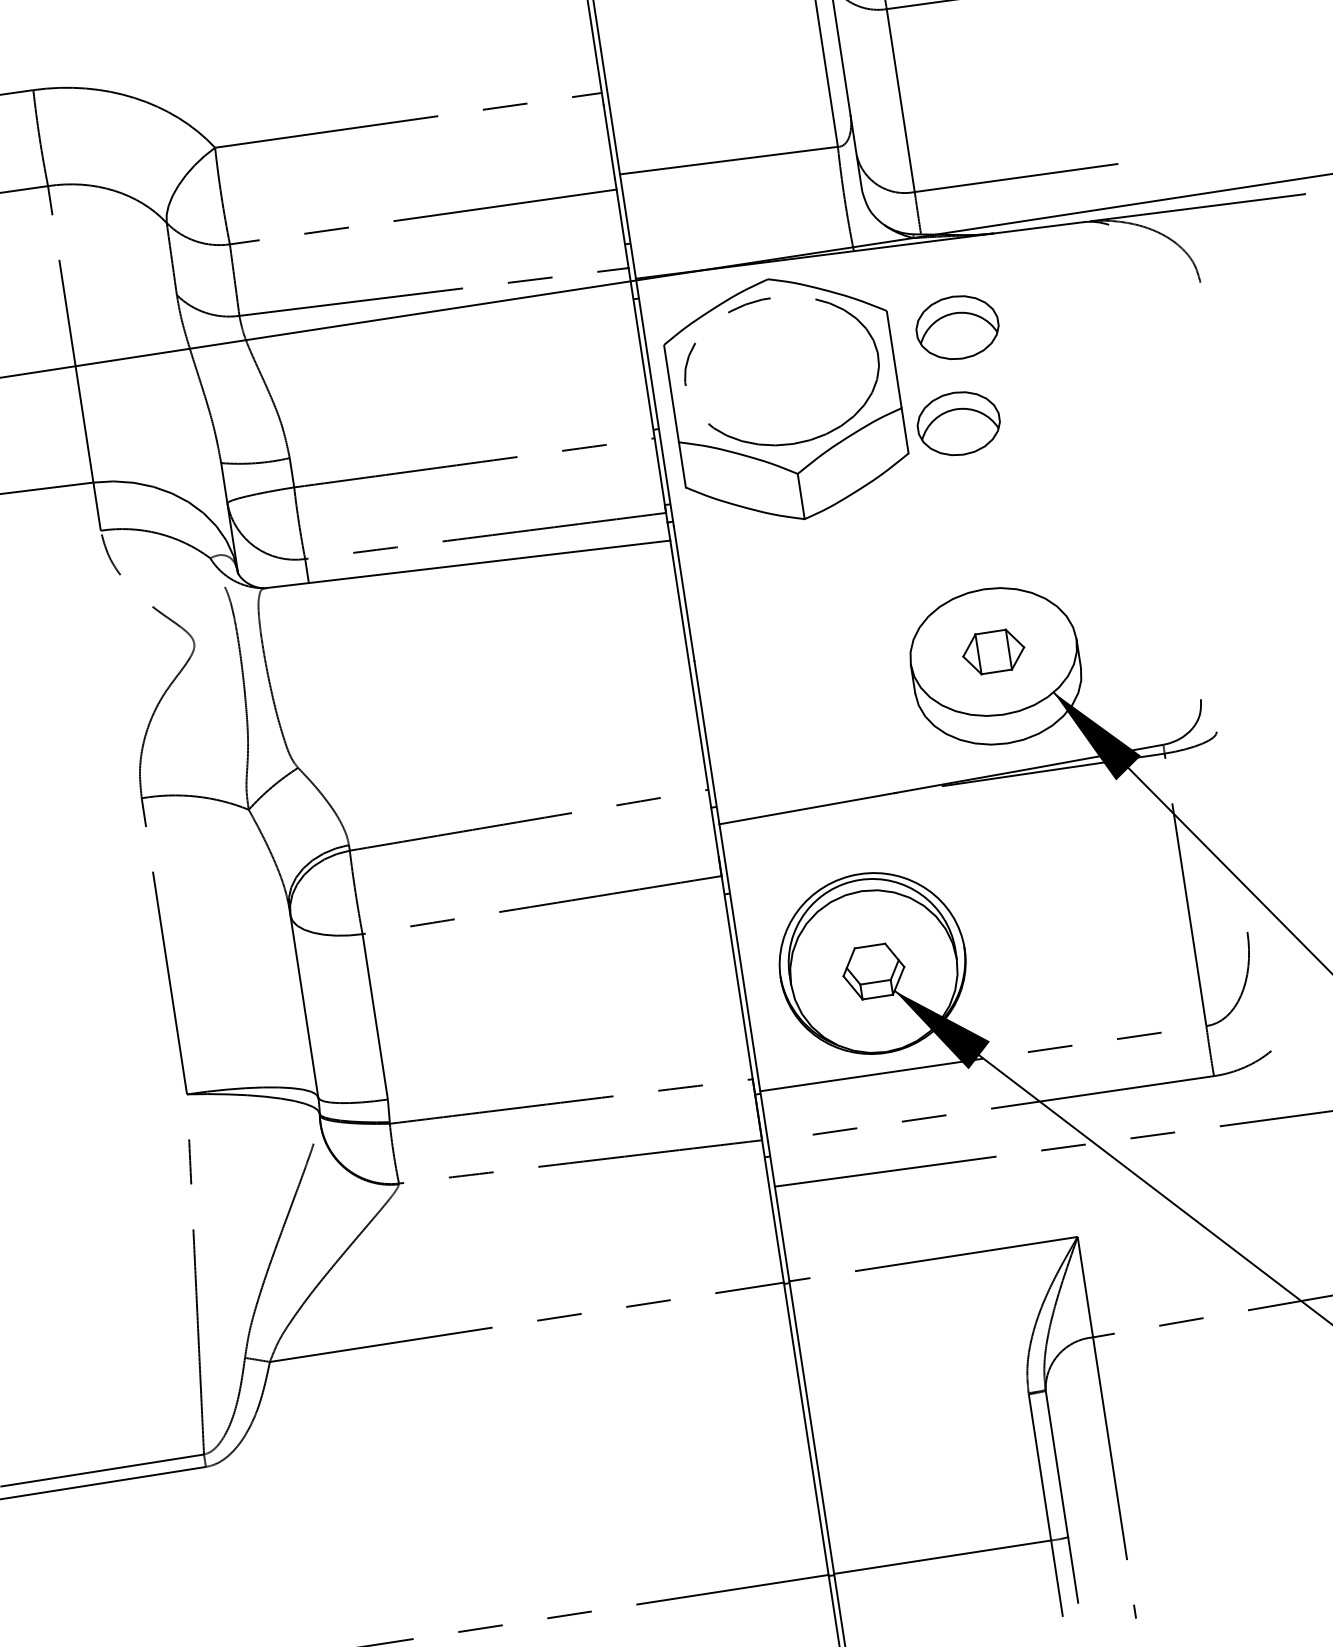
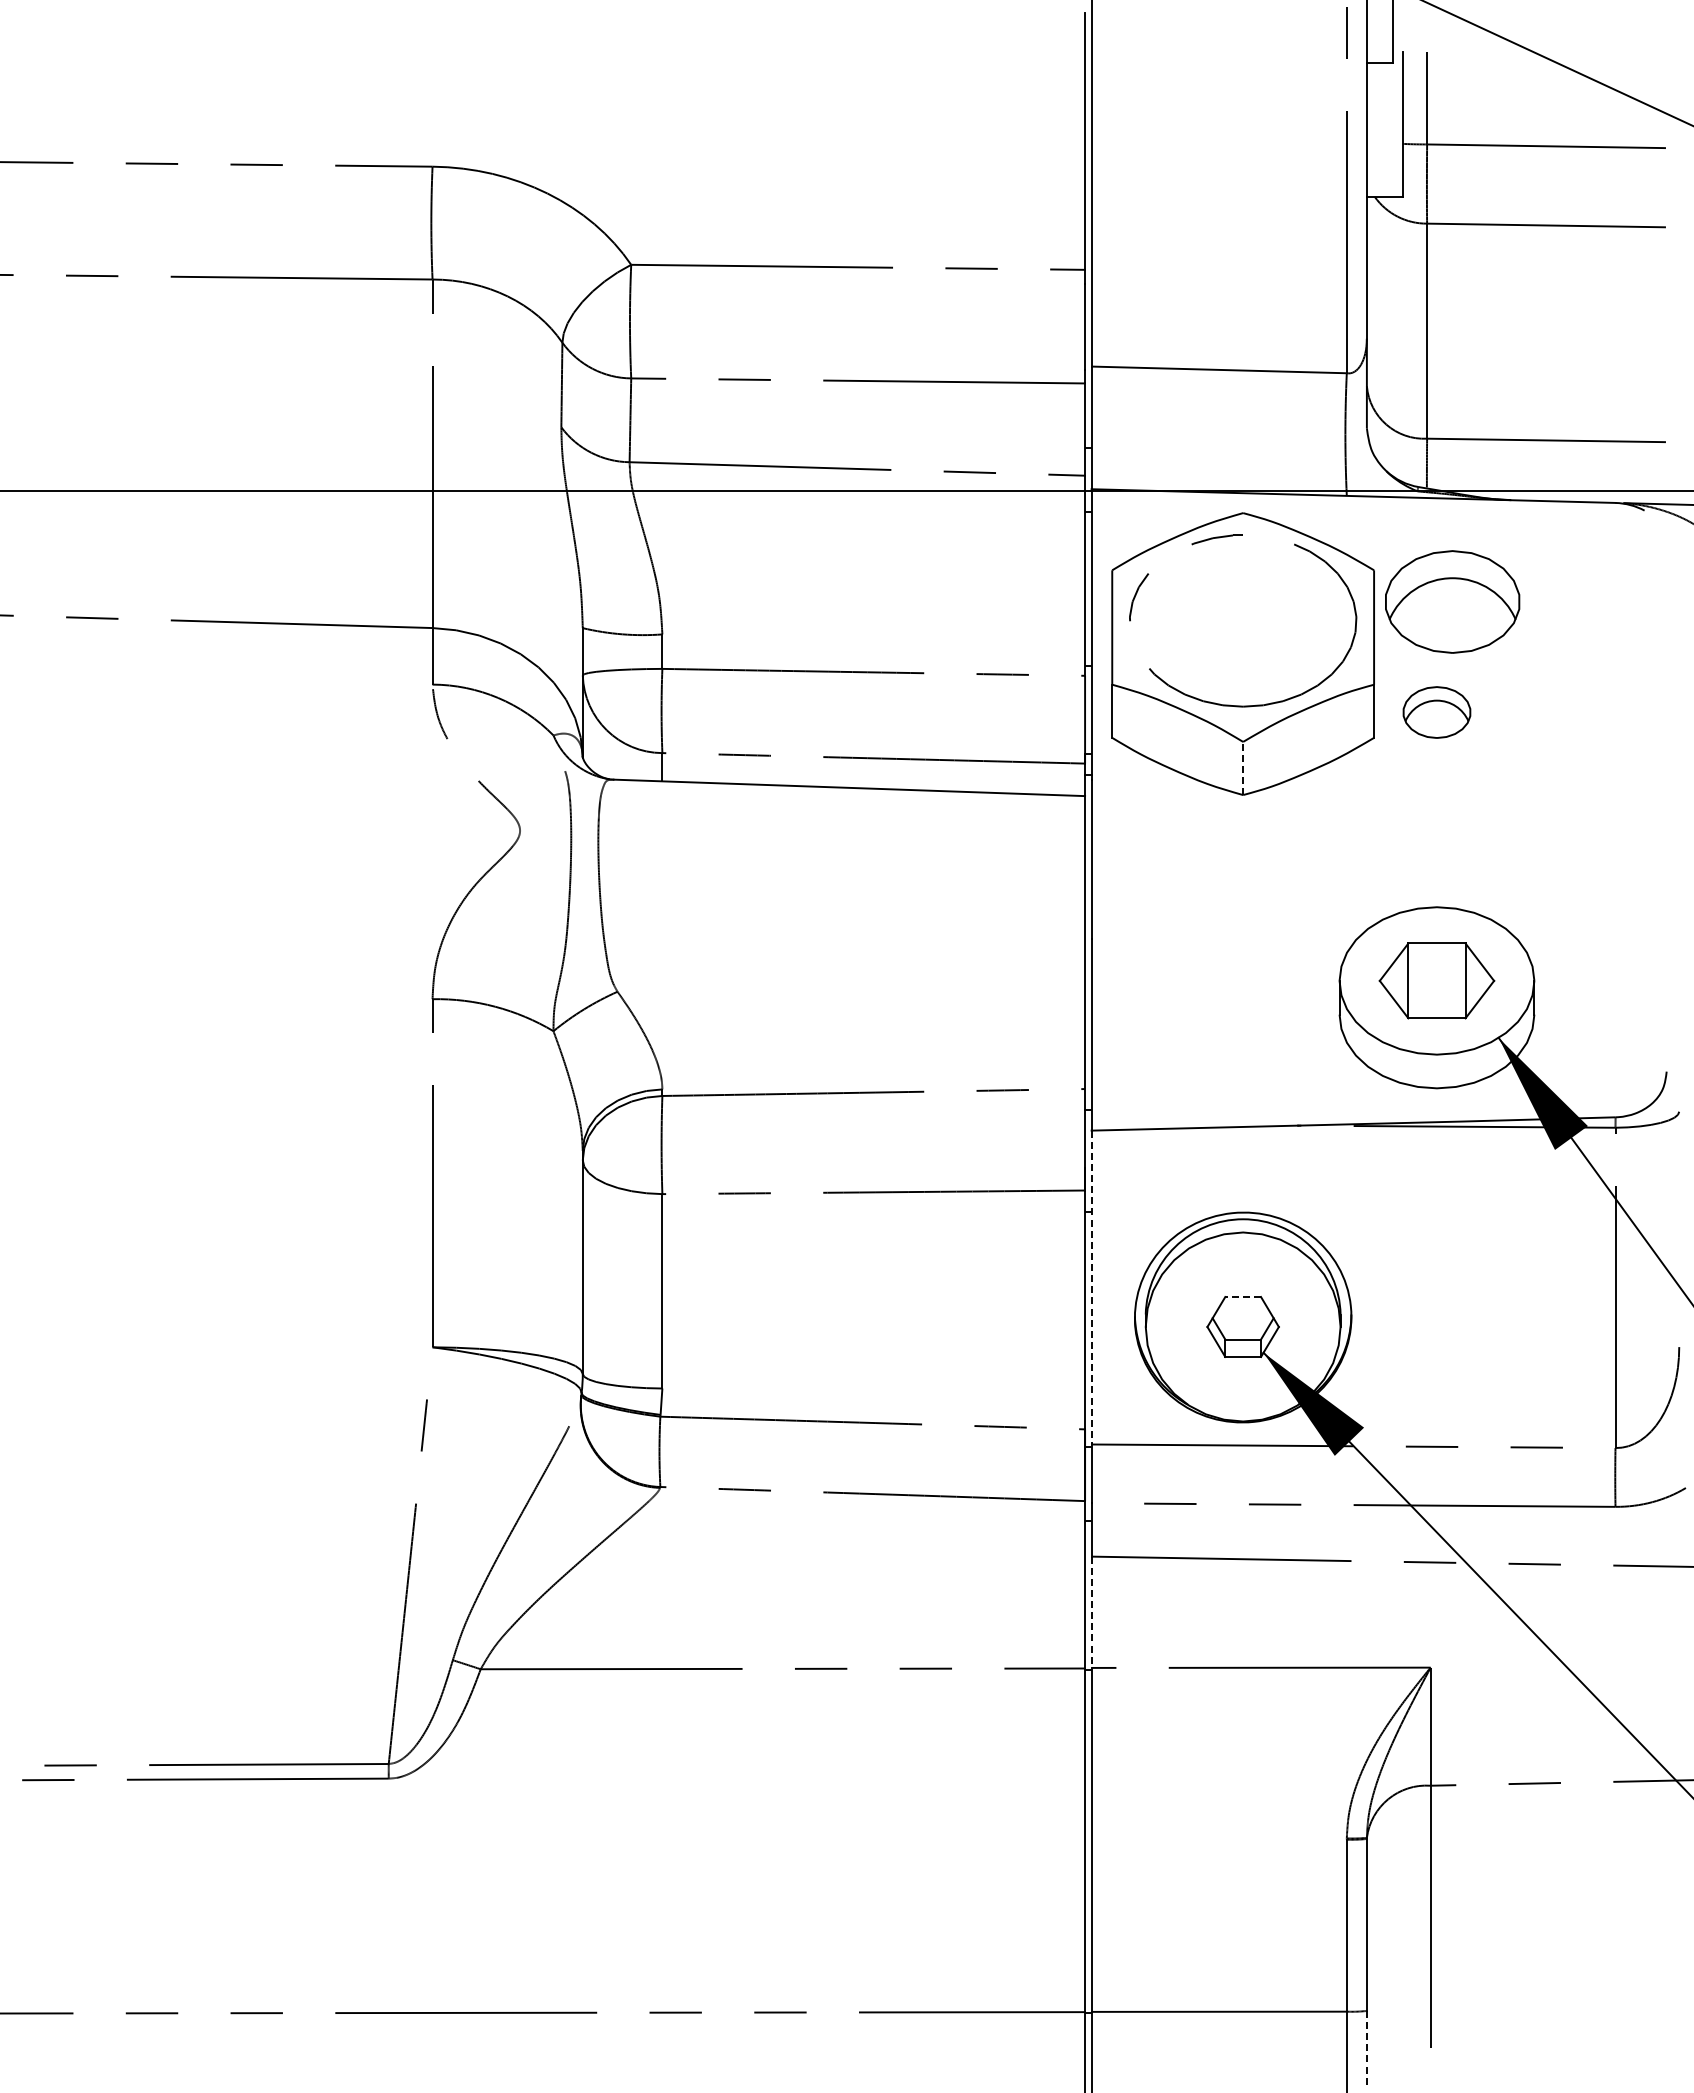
part: (956, 327) -> (1451, 601), size x1.4
part: (958, 423) -> (1436, 712), size x0.7
line: (801, 496) -> (1243, 768), solid -> dashed
part: (993, 651) -> (1436, 980), size x1.6
line: (870, 945) -> (1243, 1296), solid -> dashed
line: (739, 957) -> (1091, 1287), solid -> dashed
line: (782, 1234) -> (1091, 1612), solid -> dashed
line: (1072, 1570) -> (1366, 2049), solid -> dashed

